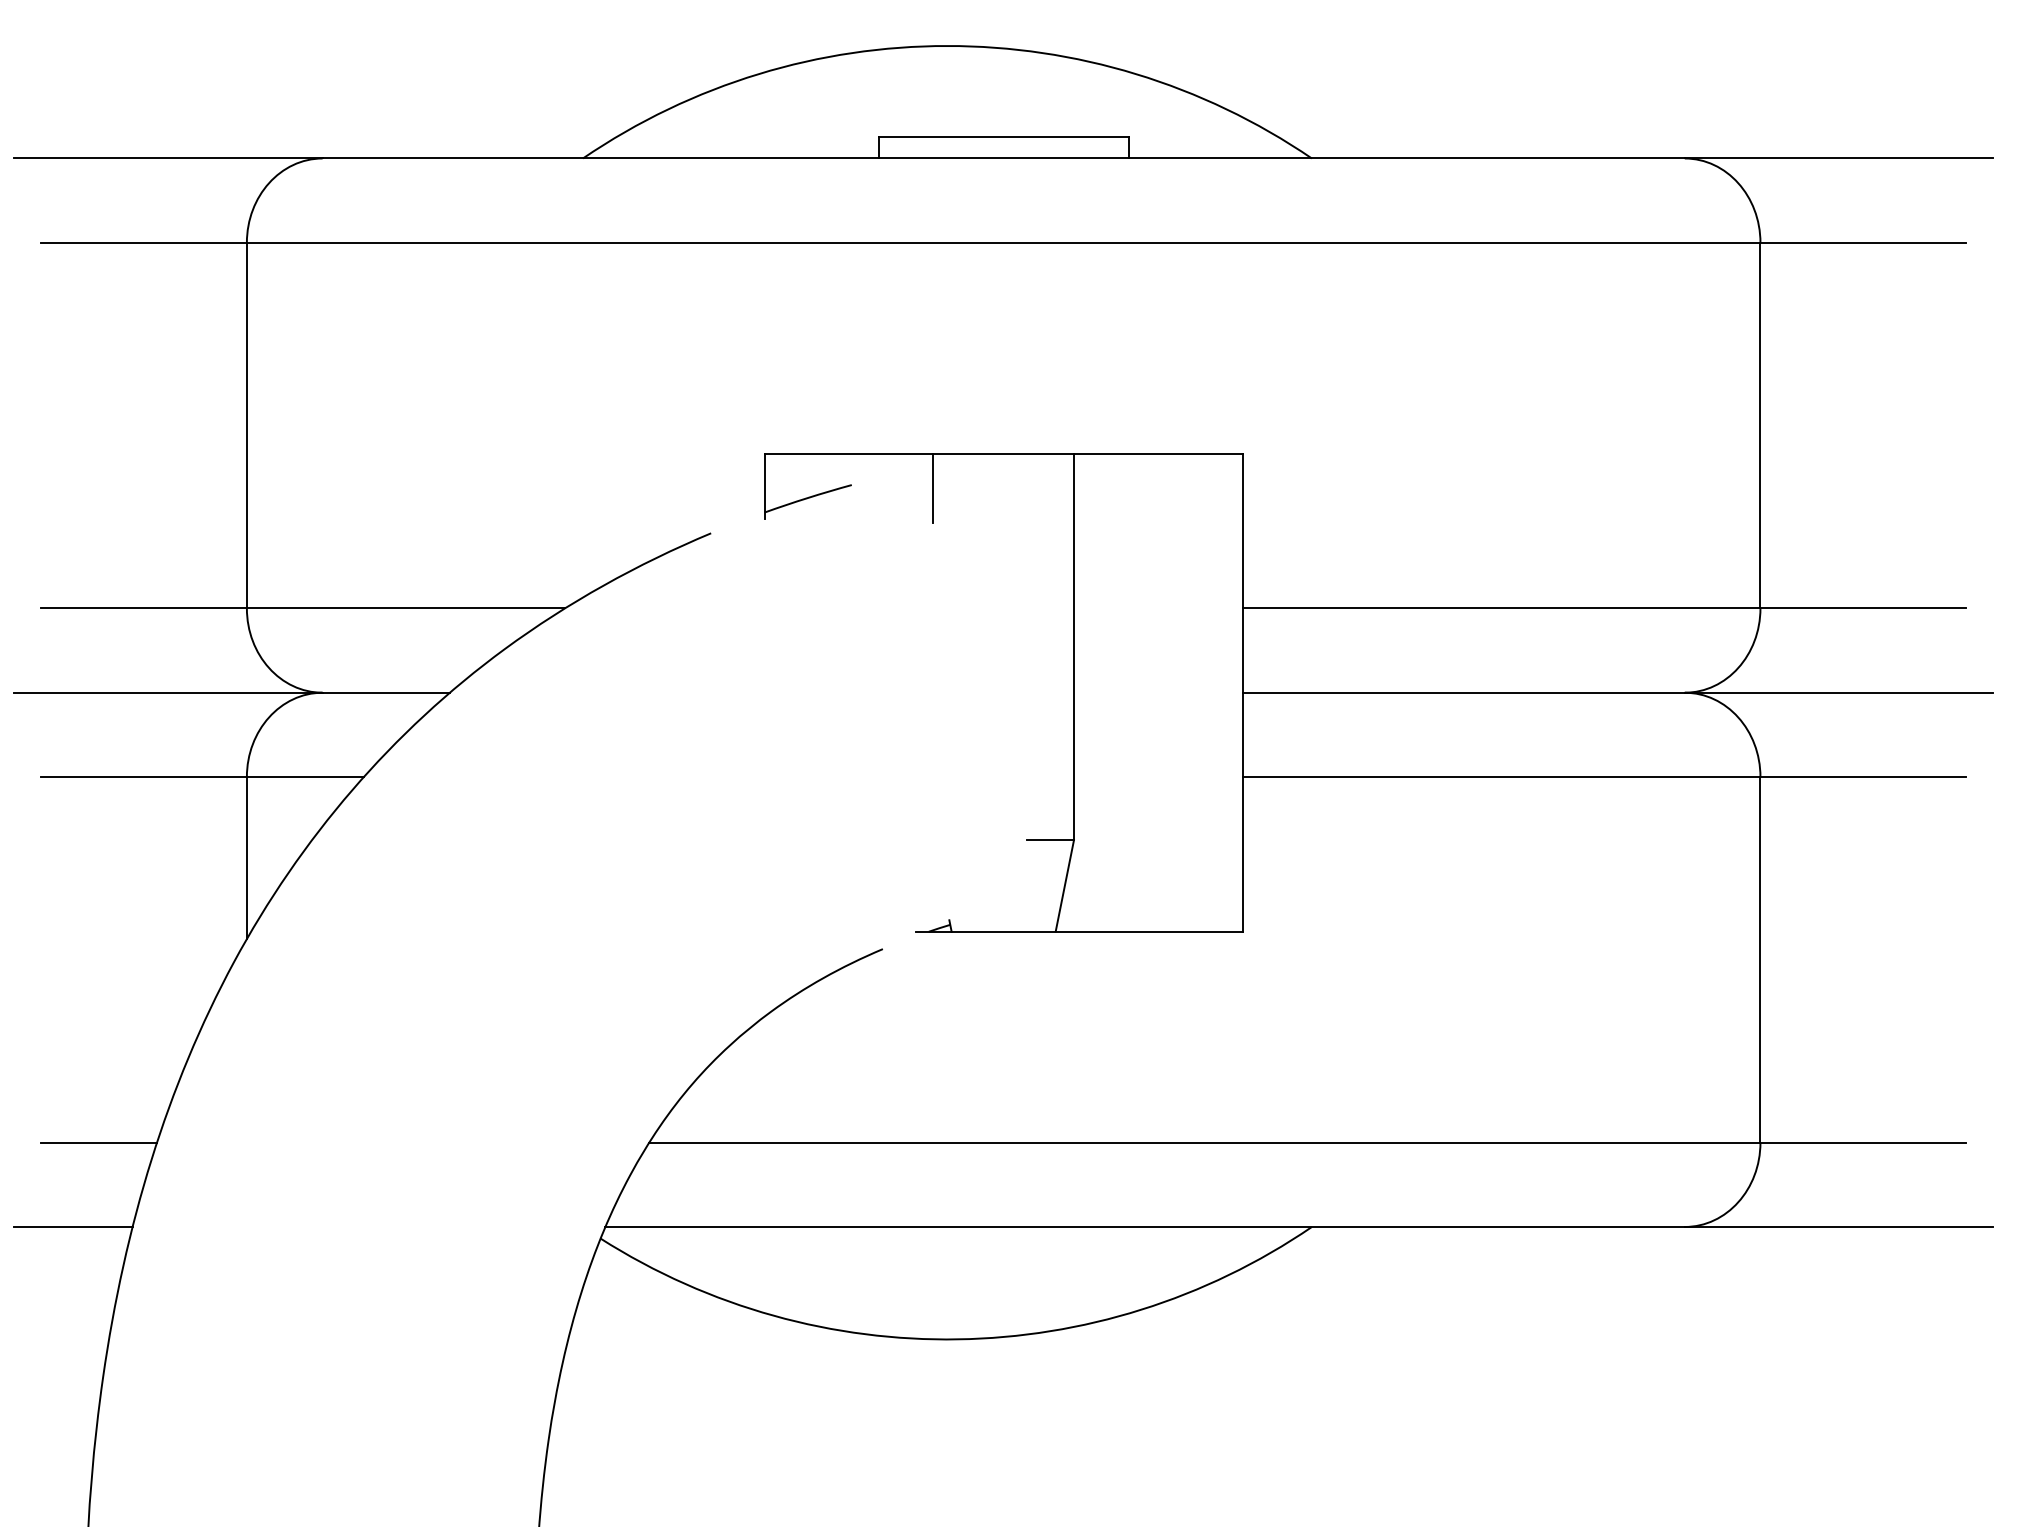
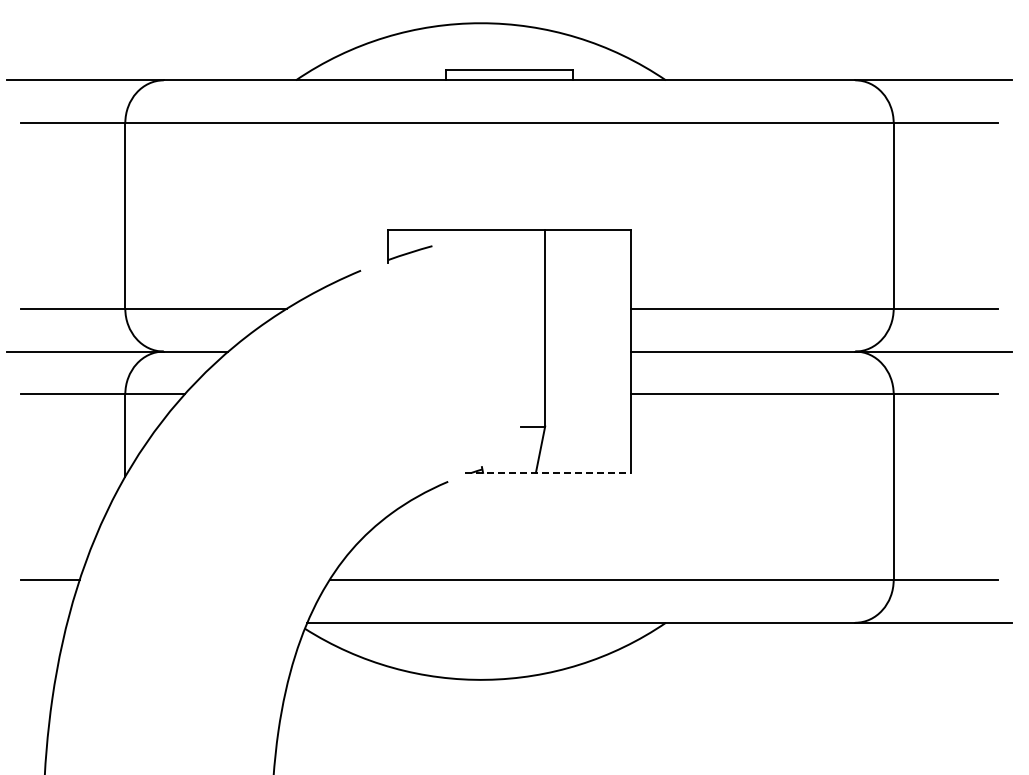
line: (932, 487) -> (473, 247), removed
line: (1078, 930) -> (547, 472), solid -> dashed
line: (73, 1226) -> (37, 622), removed

